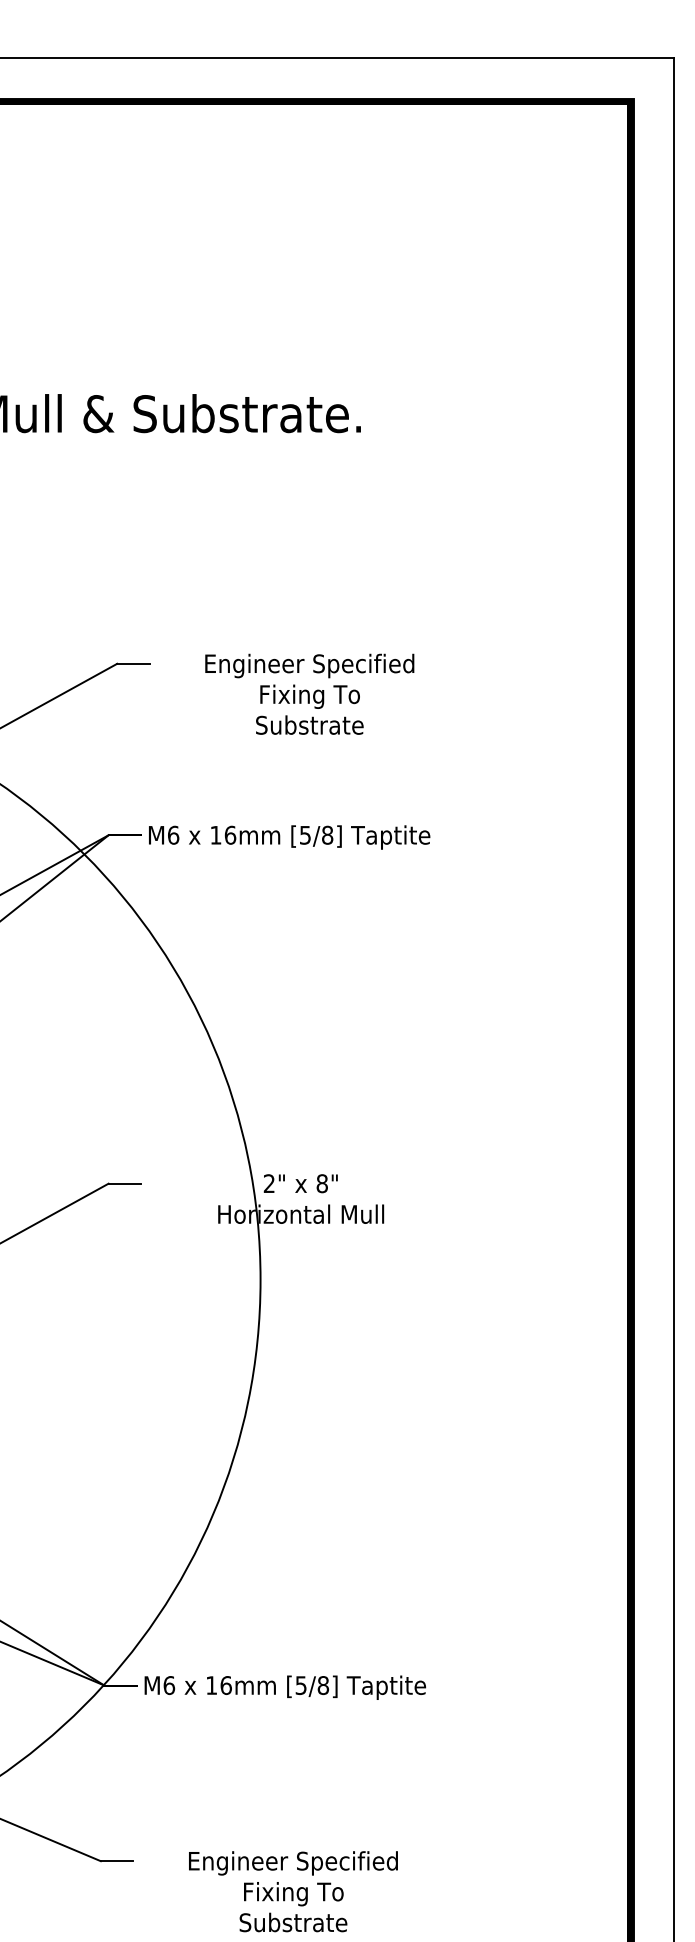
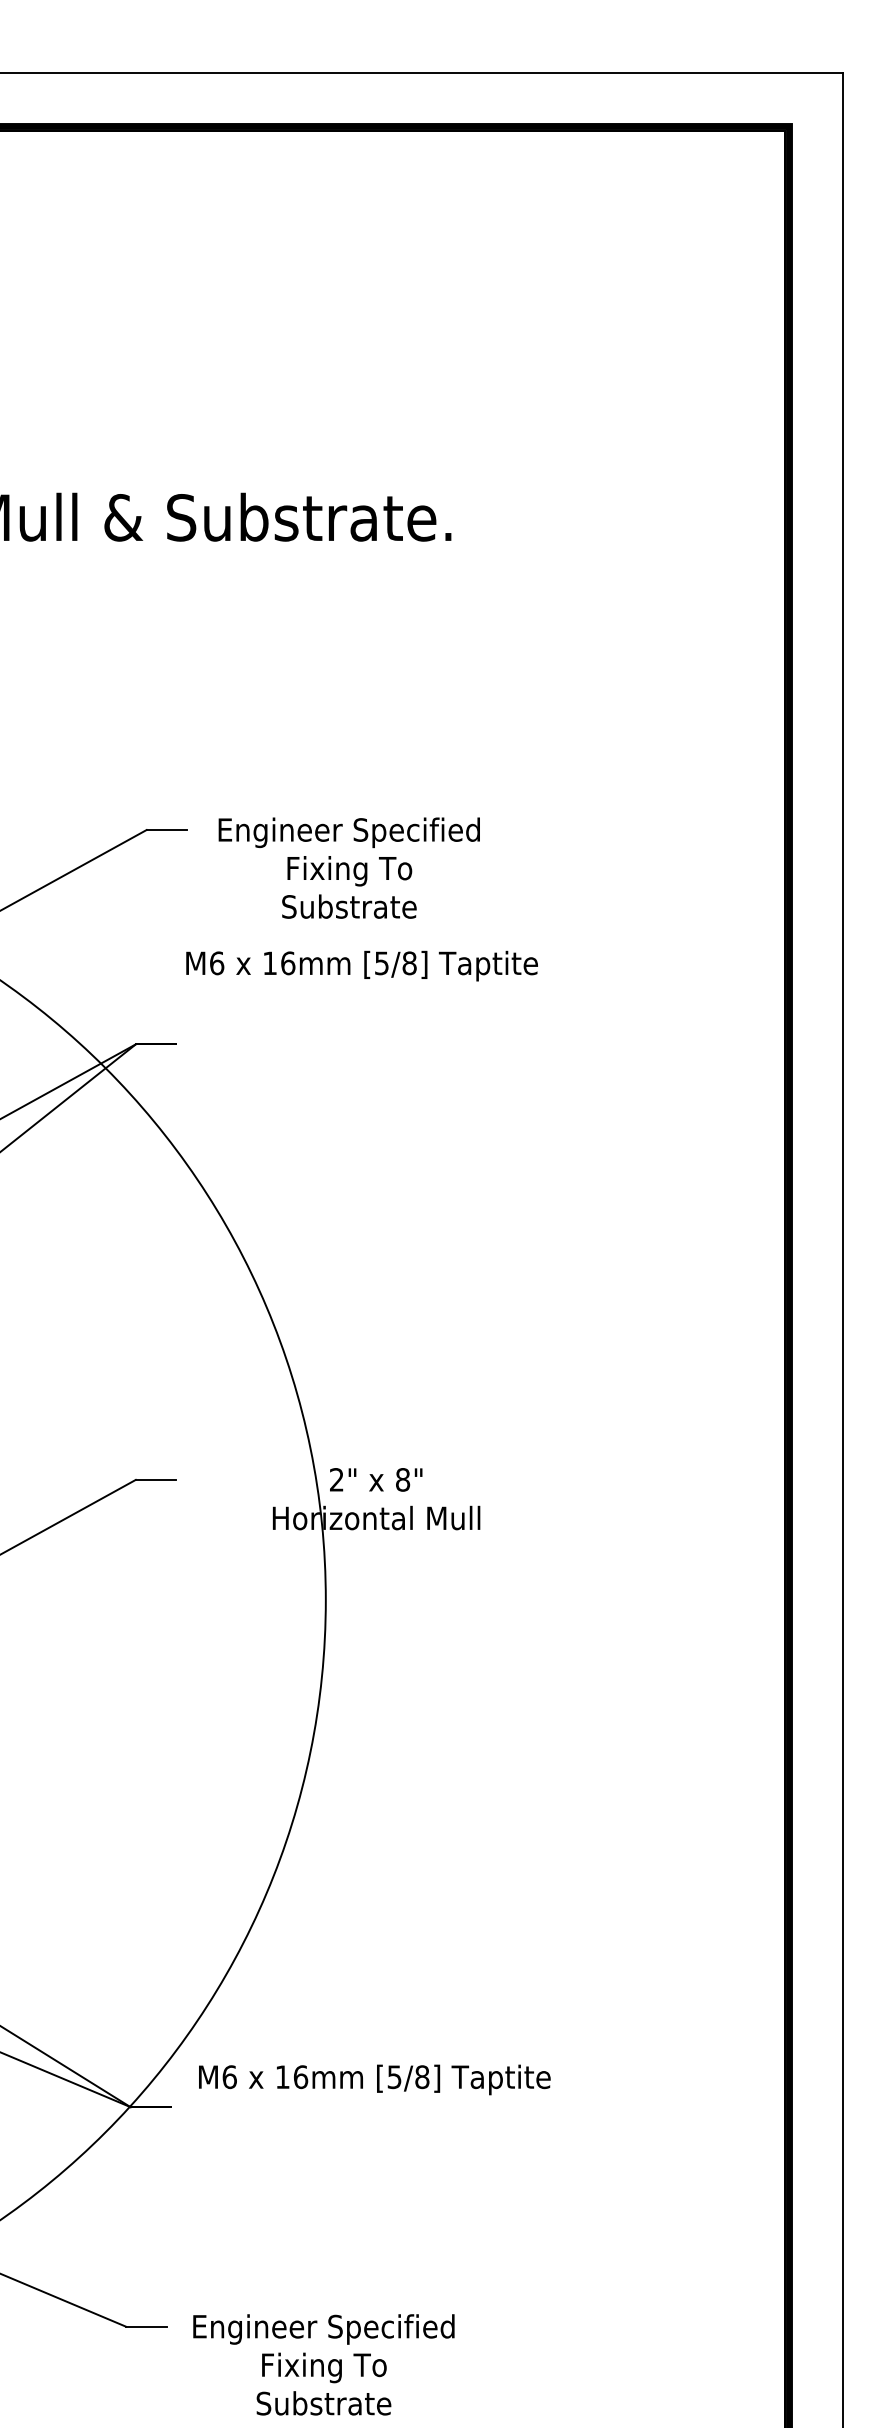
text: (309, 693) -> (348, 867), moved
text: (289, 837) -> (361, 965), moved
text: (285, 1687) -> (374, 2079), moved
text: (293, 1891) -> (323, 2364), moved

